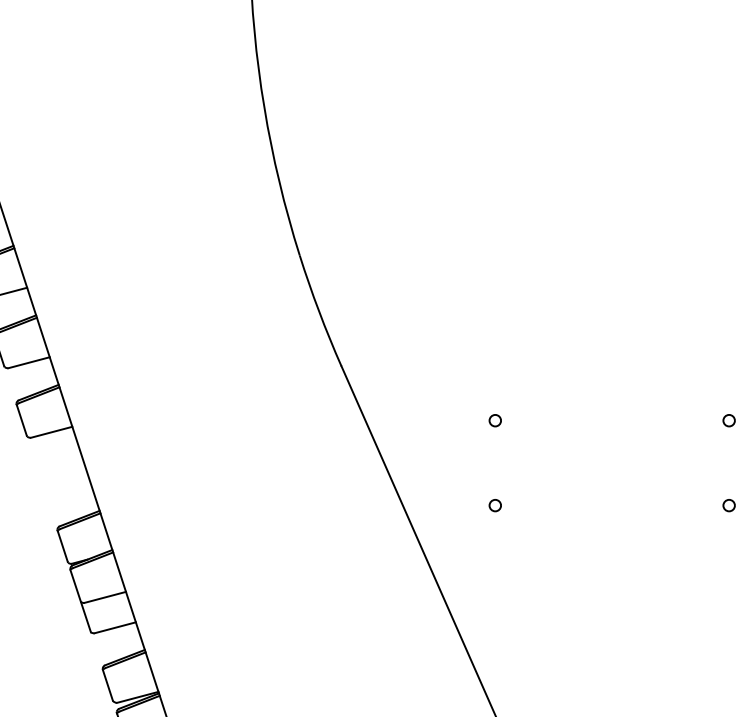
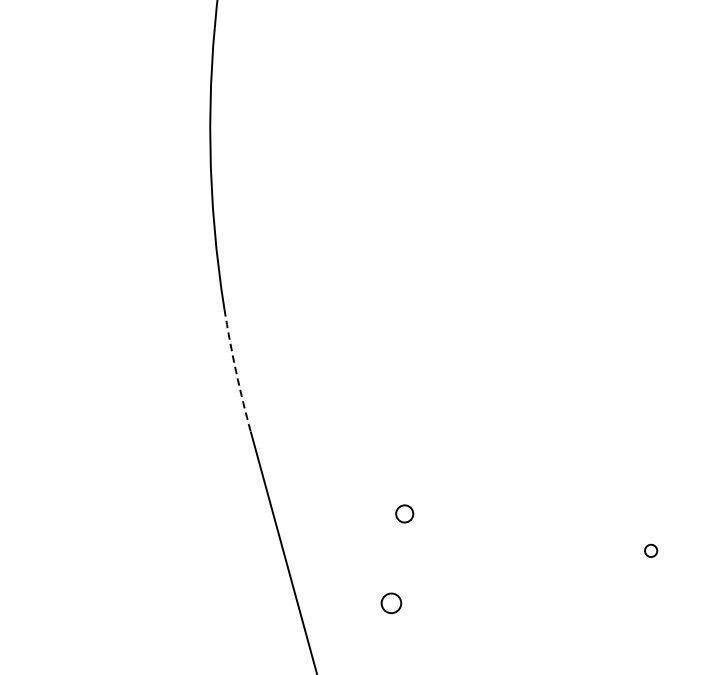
arc: (319, 311) -> (236, 371), solid -> dashed
circle: (494, 420) -> (403, 513), size x1.4
circle: (494, 505) -> (390, 603), size x1.6
circle: (728, 505) -> (637, 640), removed

